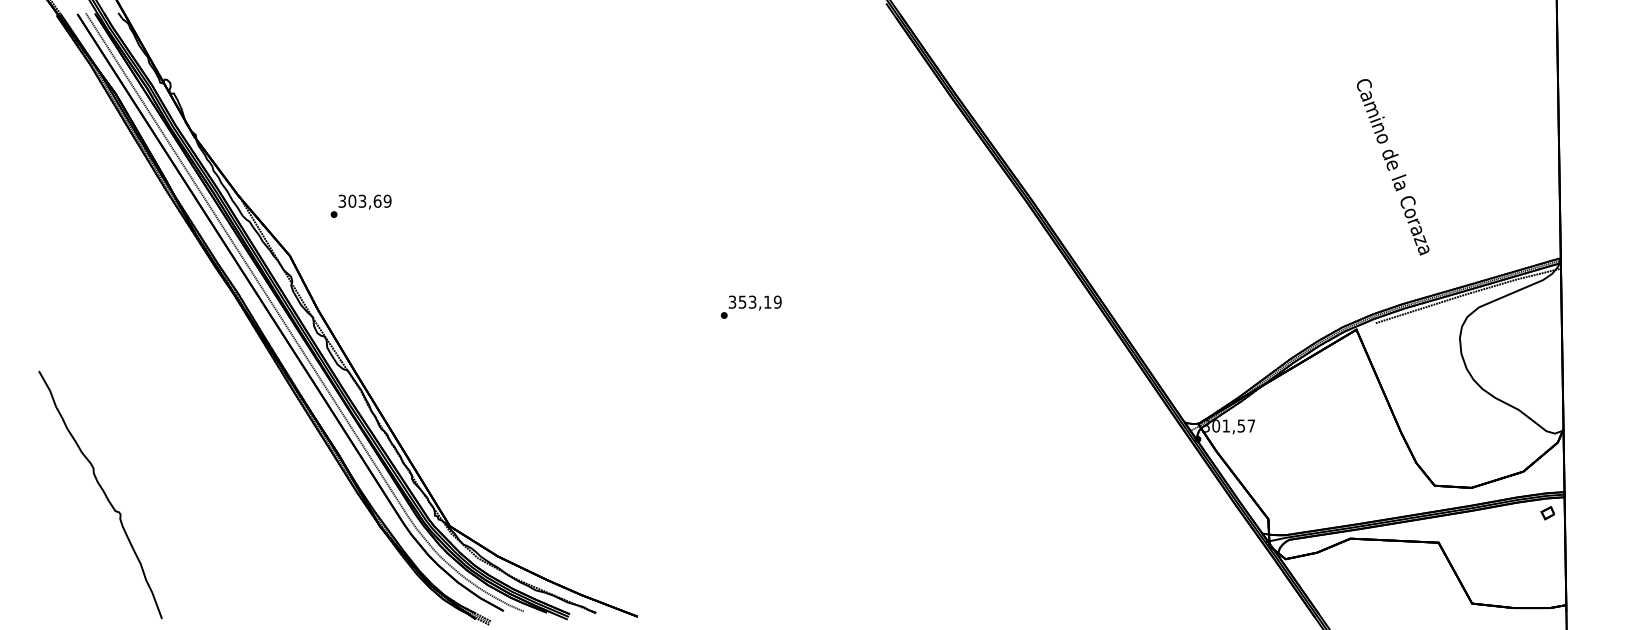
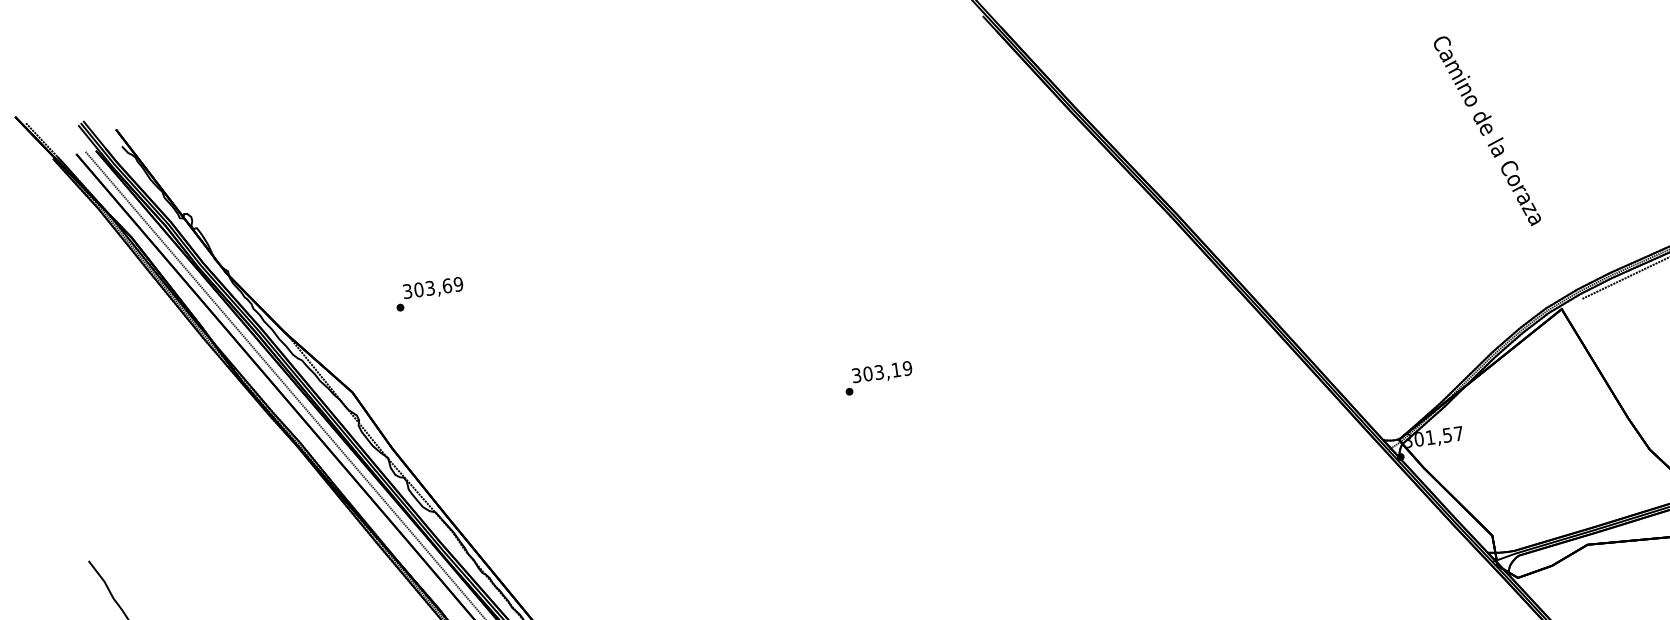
text: (1393, 167) -> (1487, 131), moved
text: (360, 205) -> (428, 293), moved
text: (742, 301) -> (867, 373), 353,19 -> 303,19

